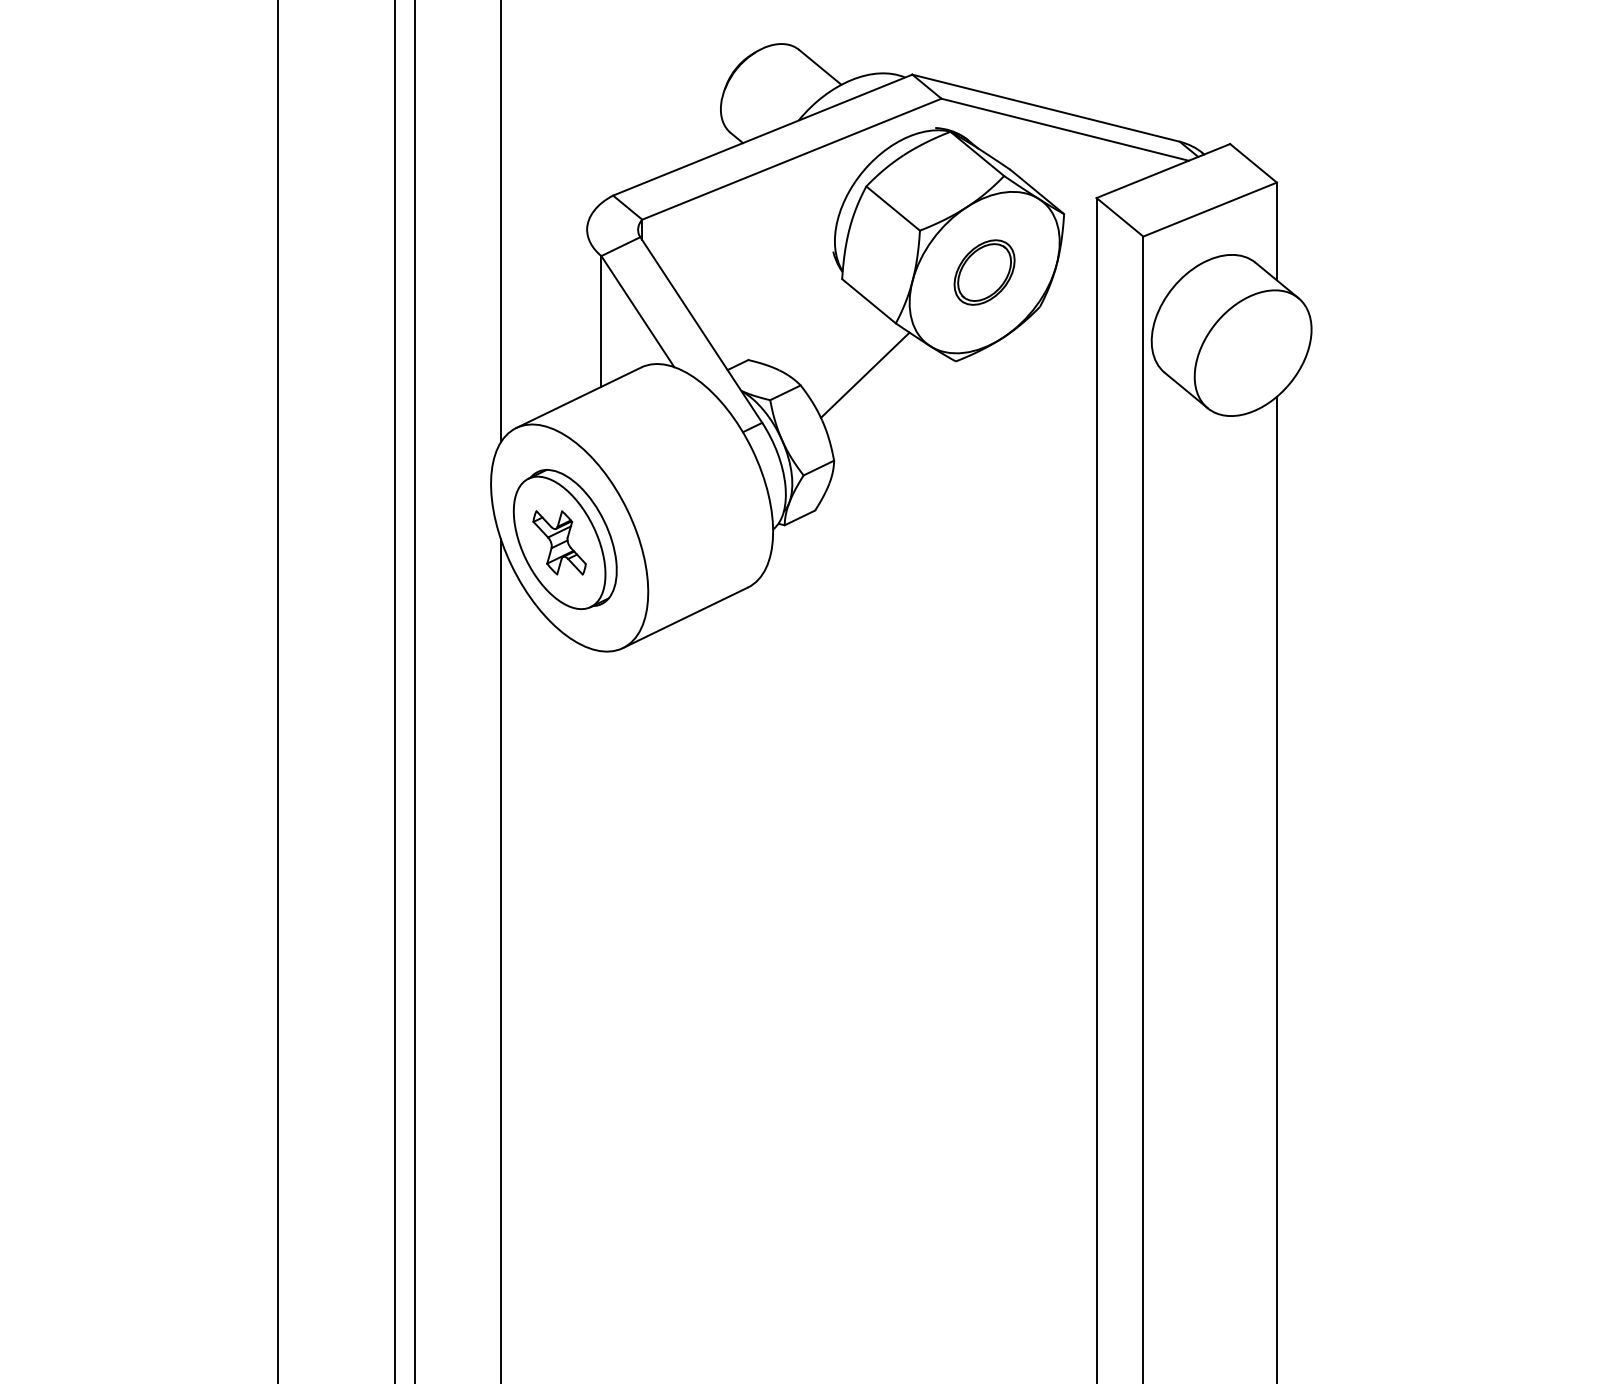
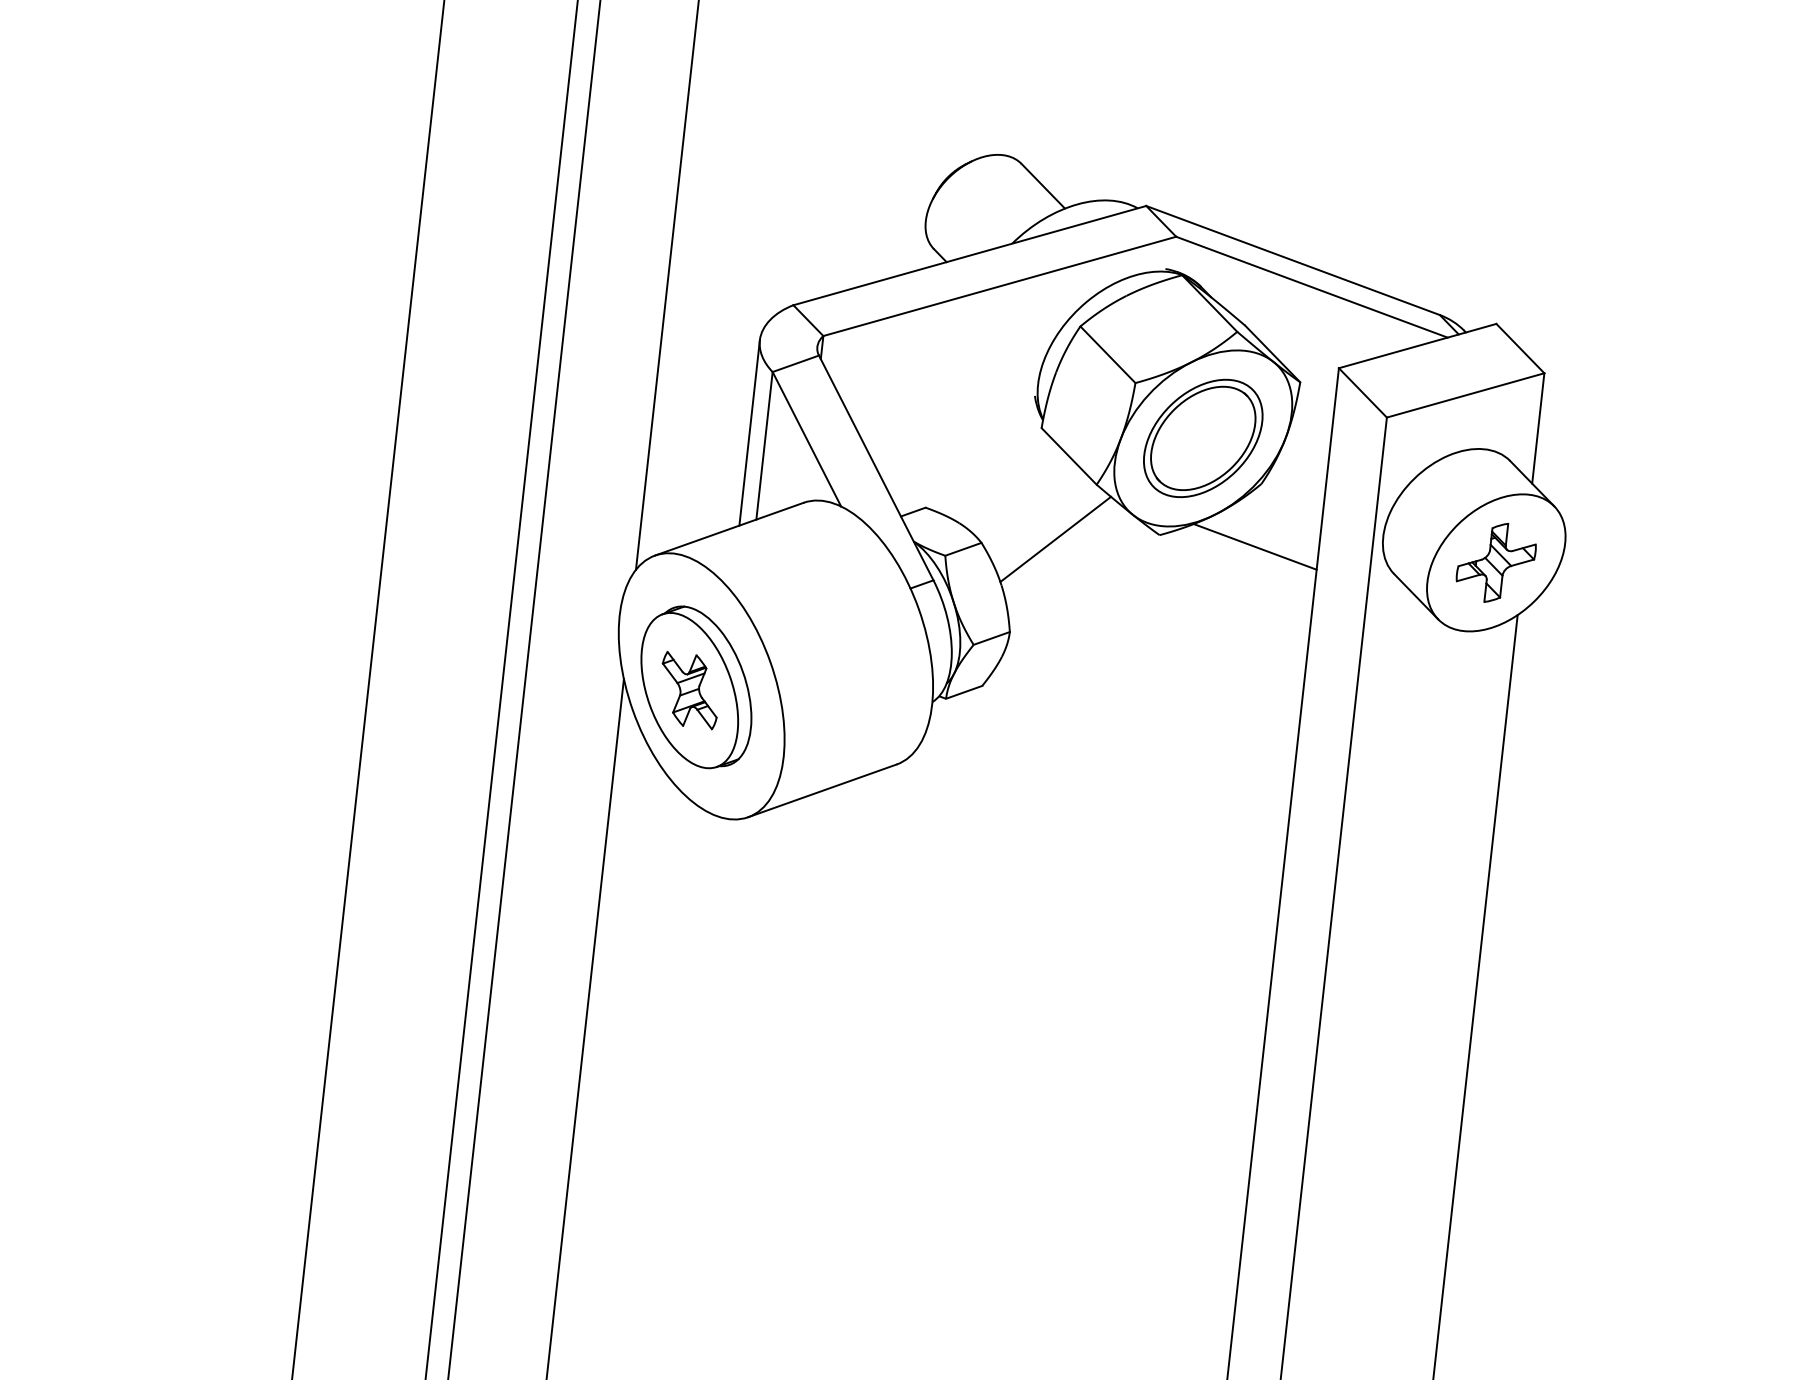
part: (984, 272) -> (1203, 438), size x1.67
line: (587, 311) -> (750, 432), added
part: (1253, 353) -> (1496, 563), added
line: (1040, 362) -> (1255, 546), added

